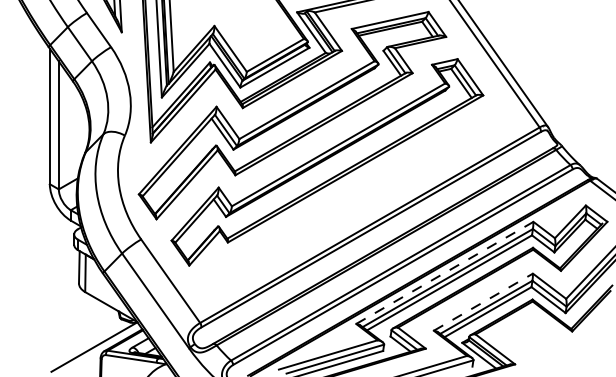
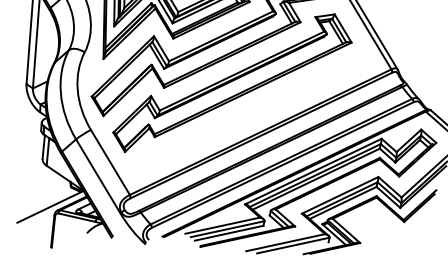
line: (445, 272) -> (313, 171), dashed -> solid
line: (483, 301) -> (340, 194), dashed -> solid

